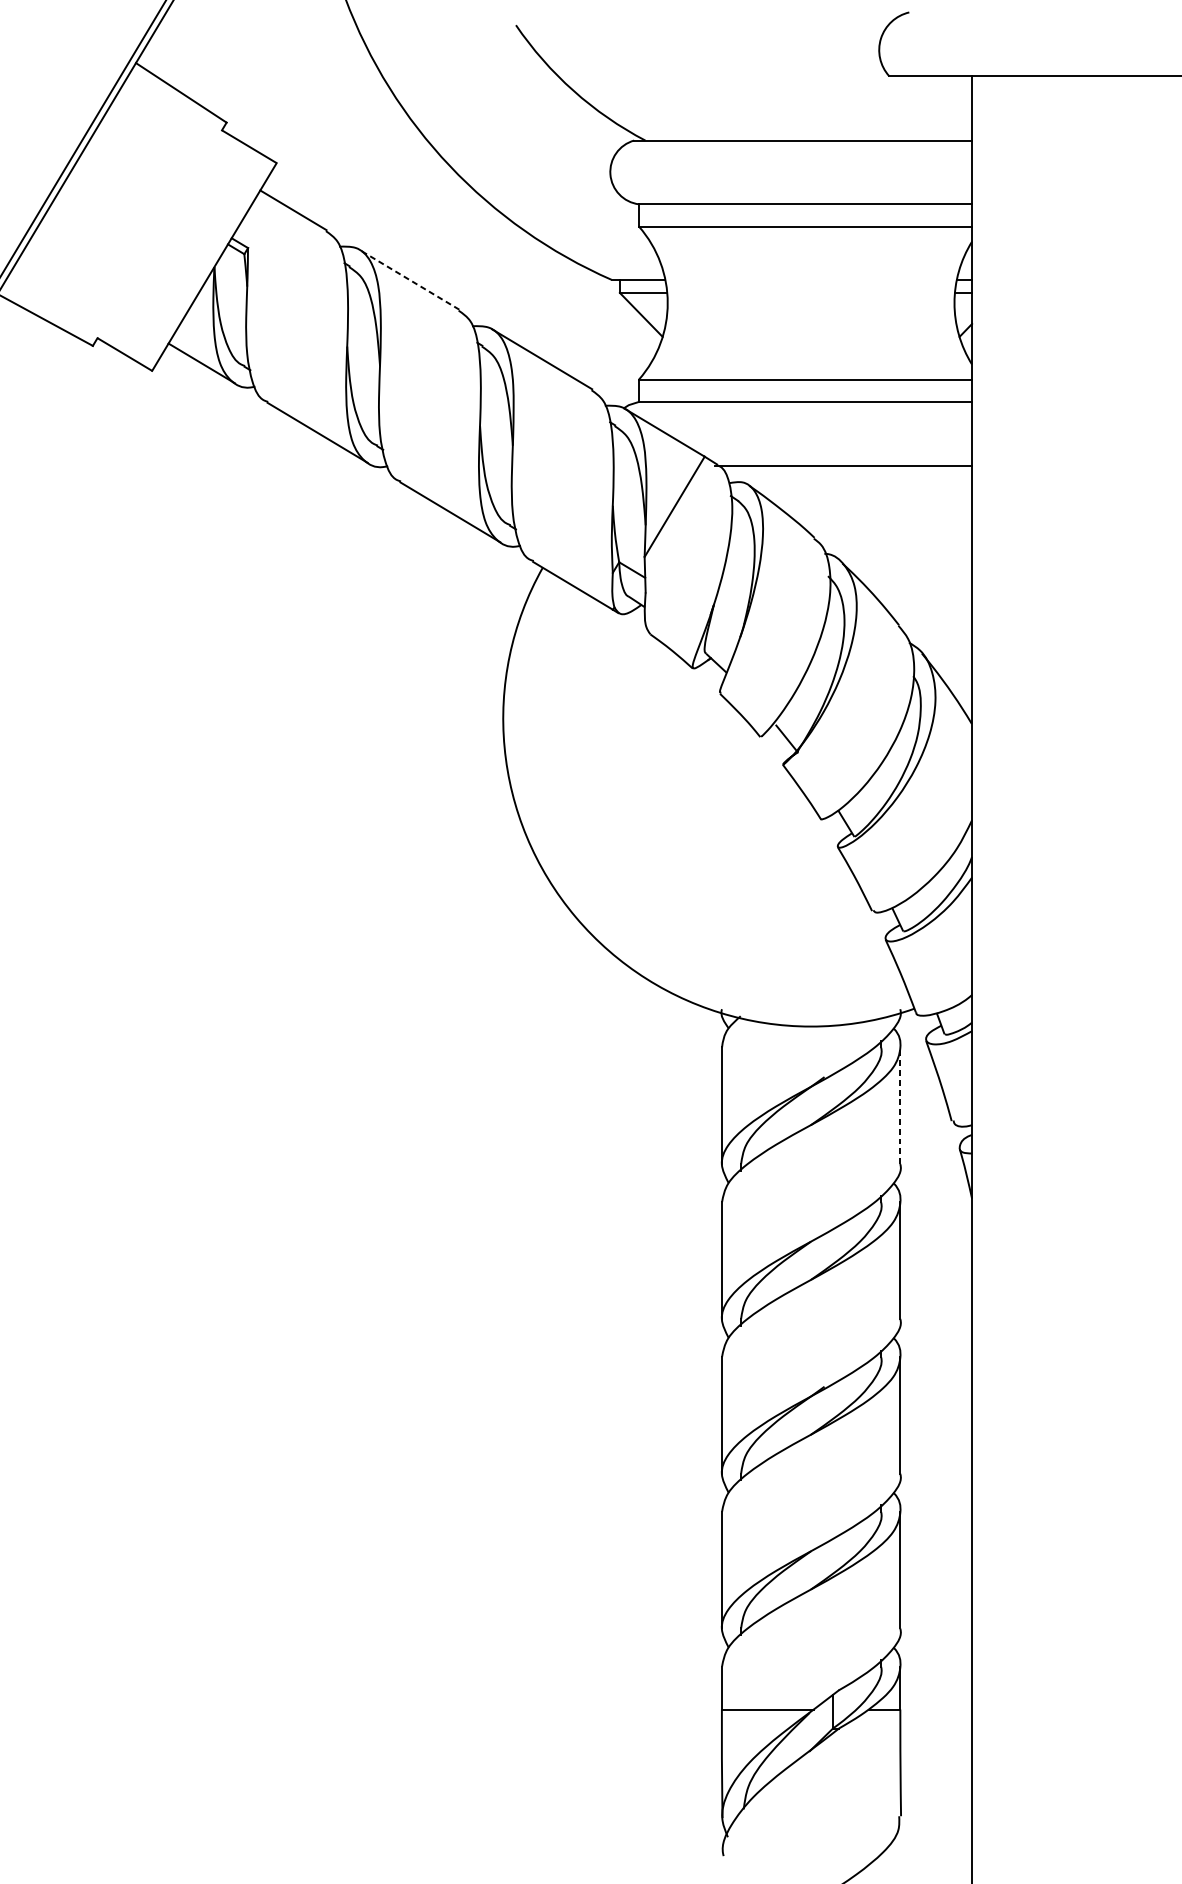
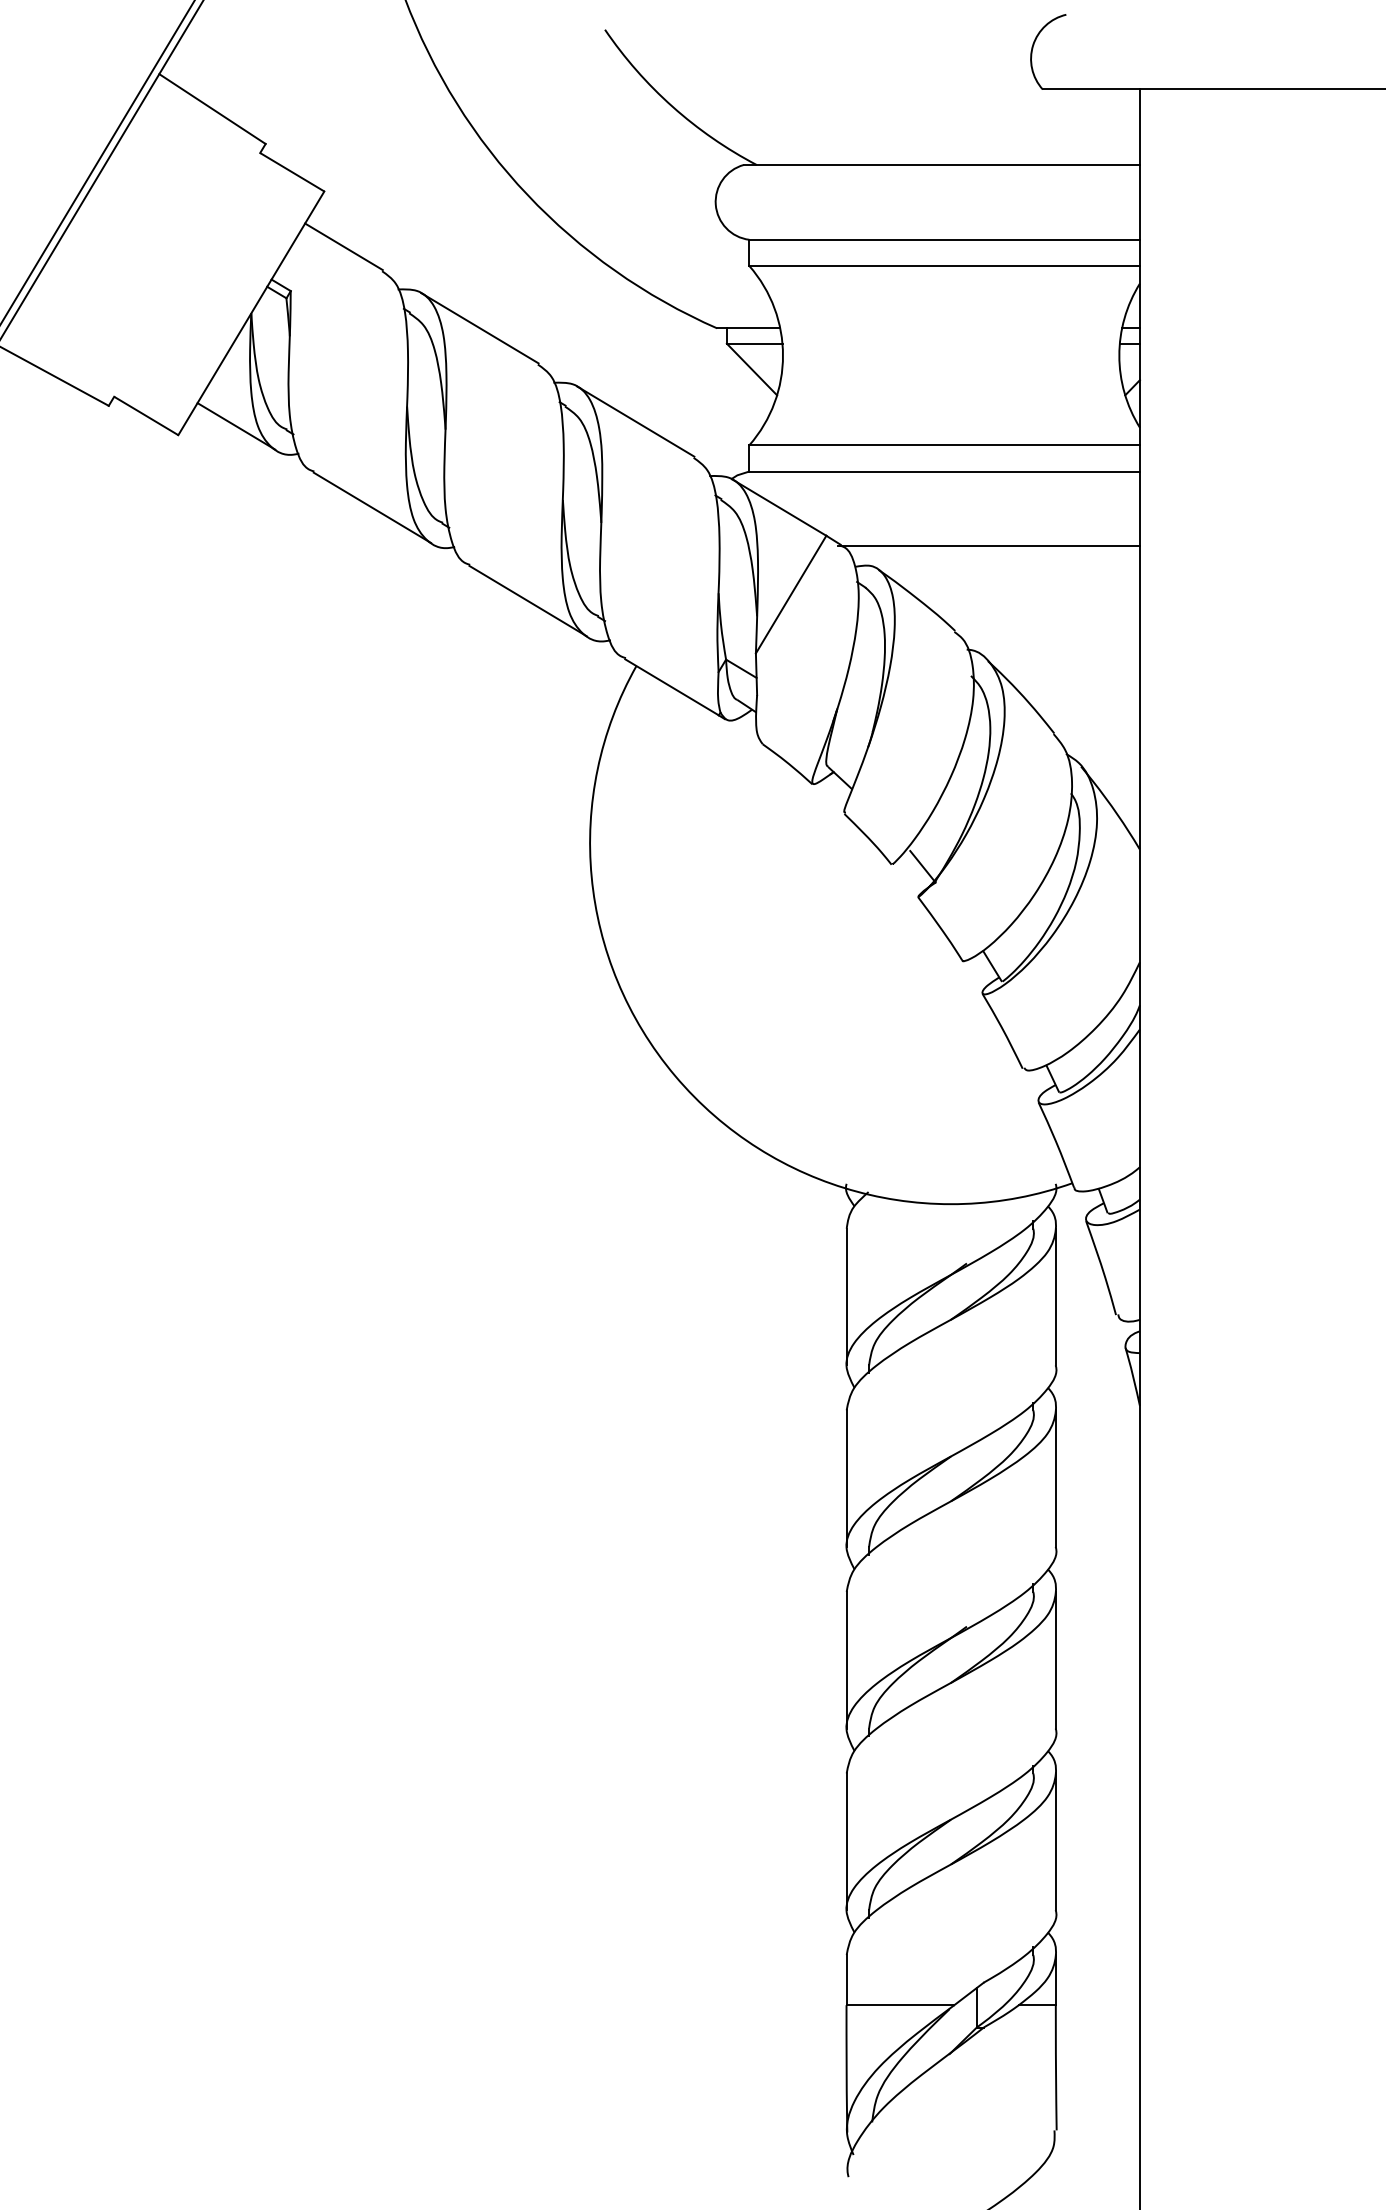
line: (408, 279) -> (479, 327), dashed -> solid
line: (900, 1105) -> (1055, 1296), dashed -> solid

